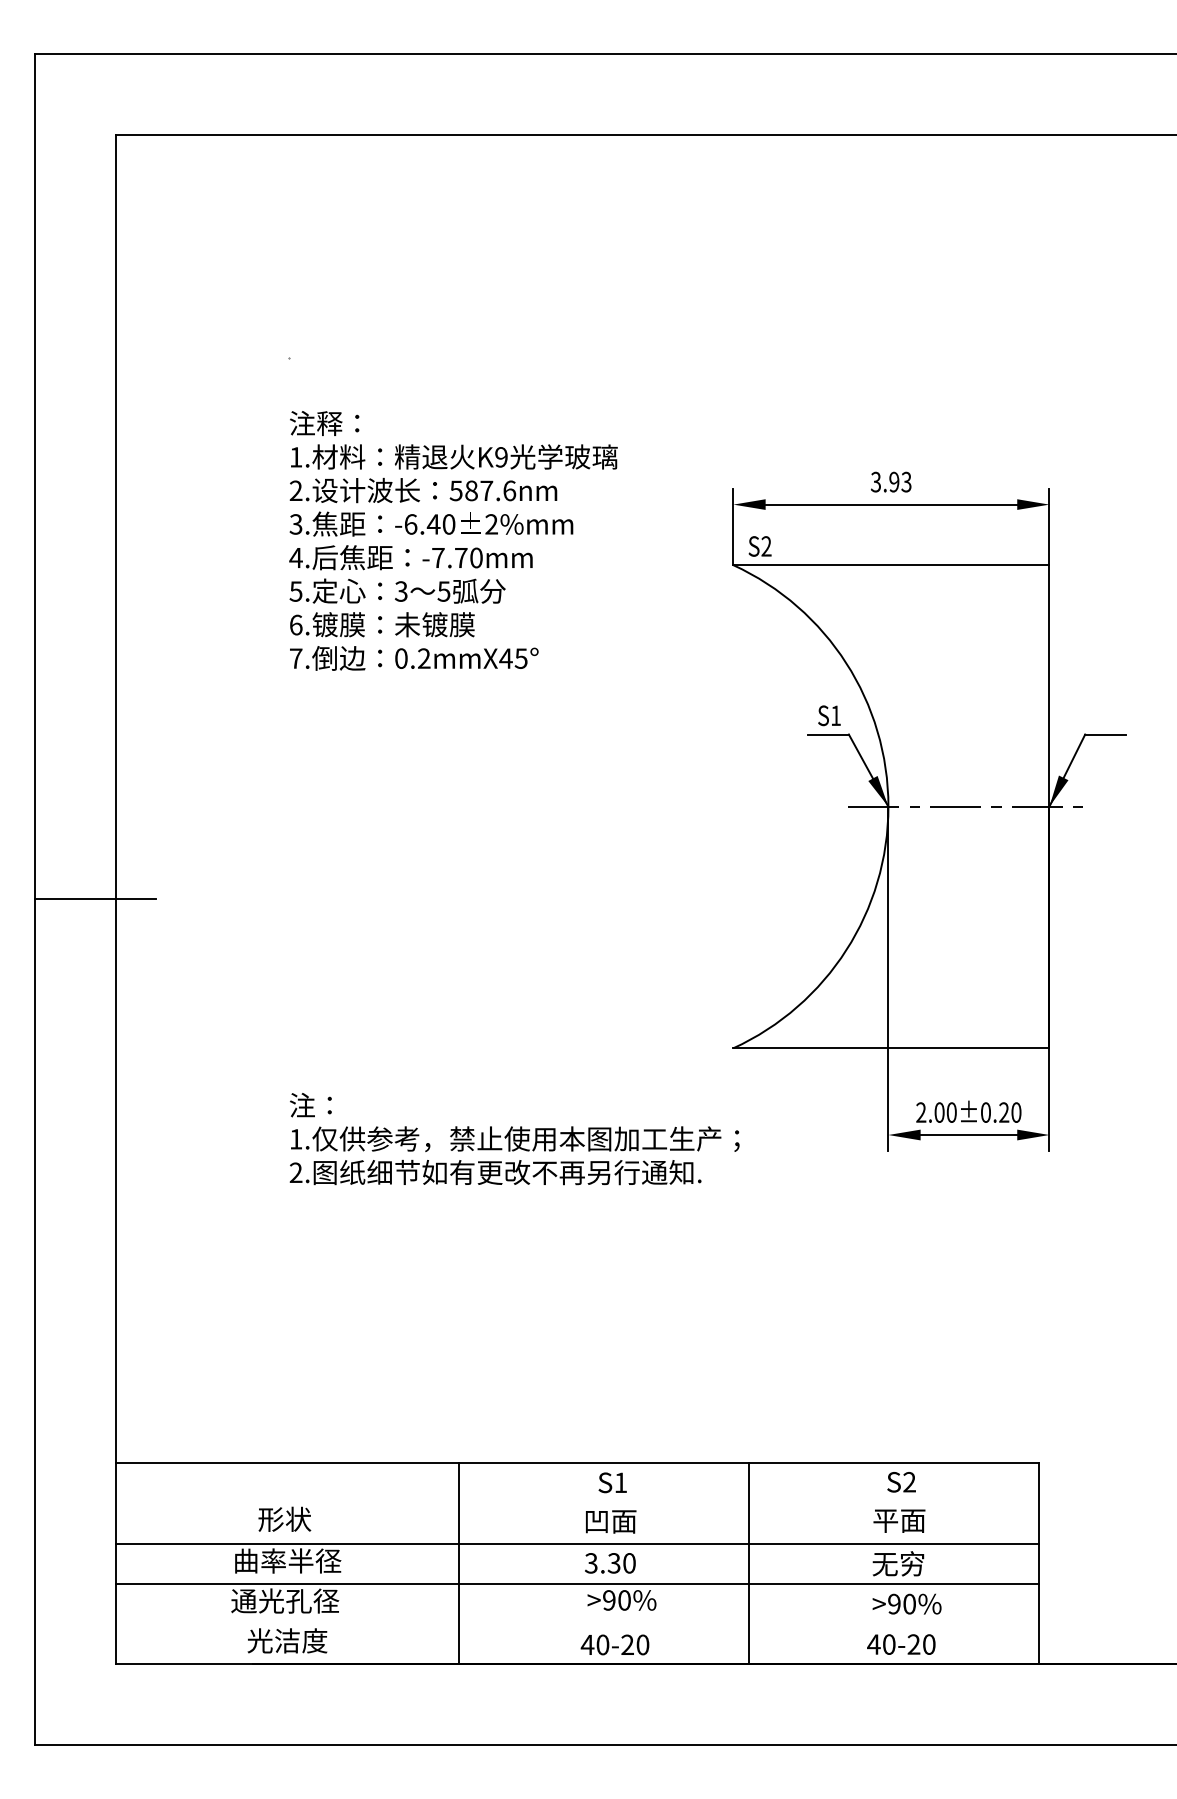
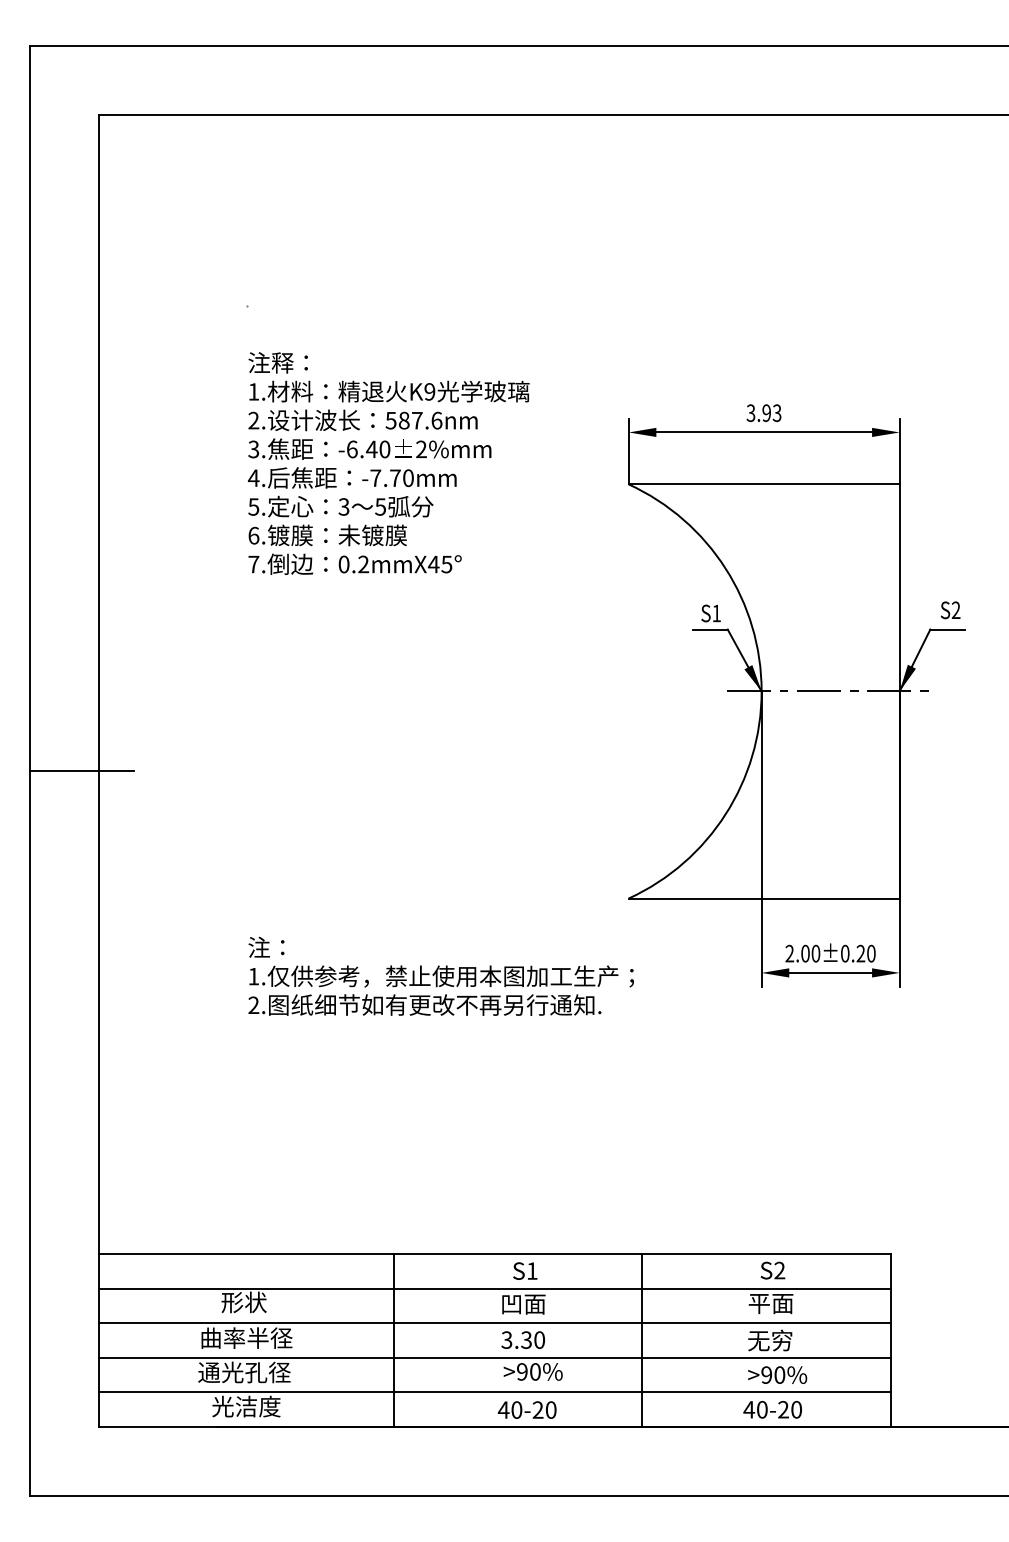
text: (759, 546) -> (950, 610), moved
line: (576, 1503) -> (494, 1288), added
line: (576, 1624) -> (494, 1392), added

